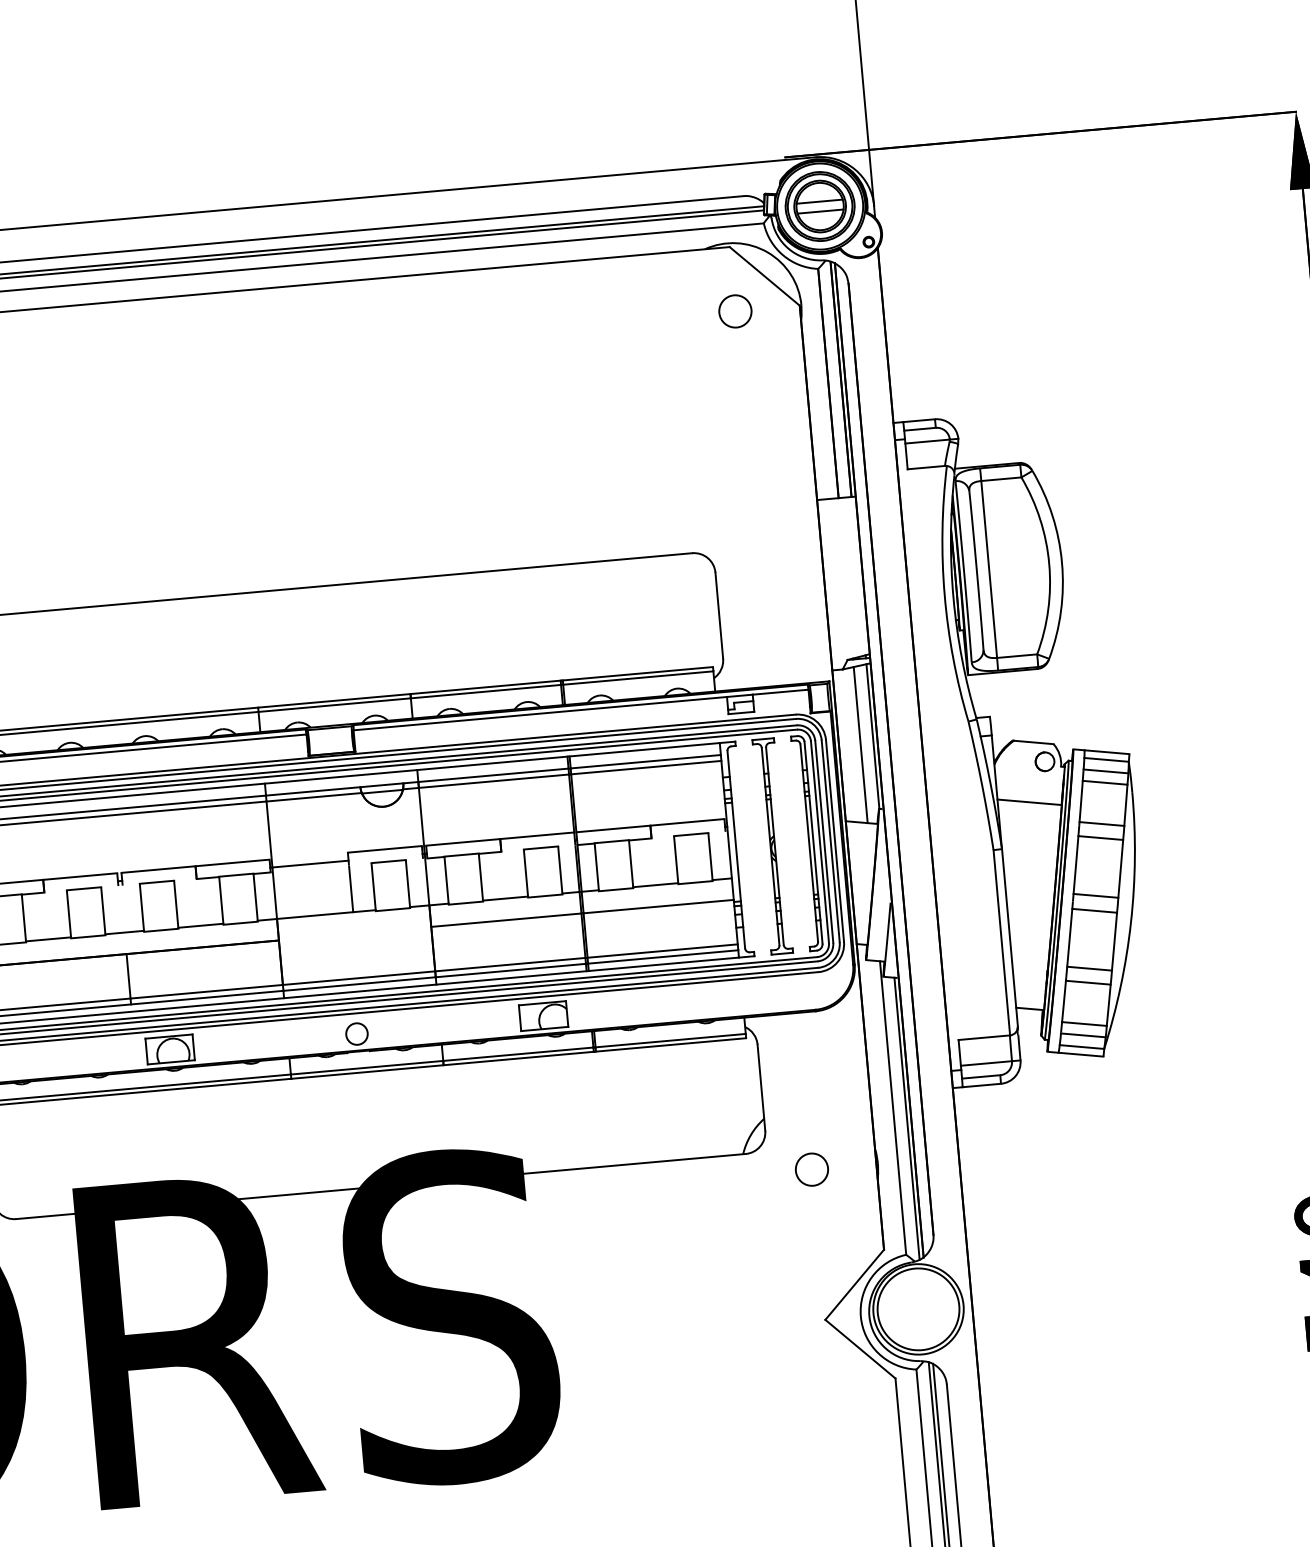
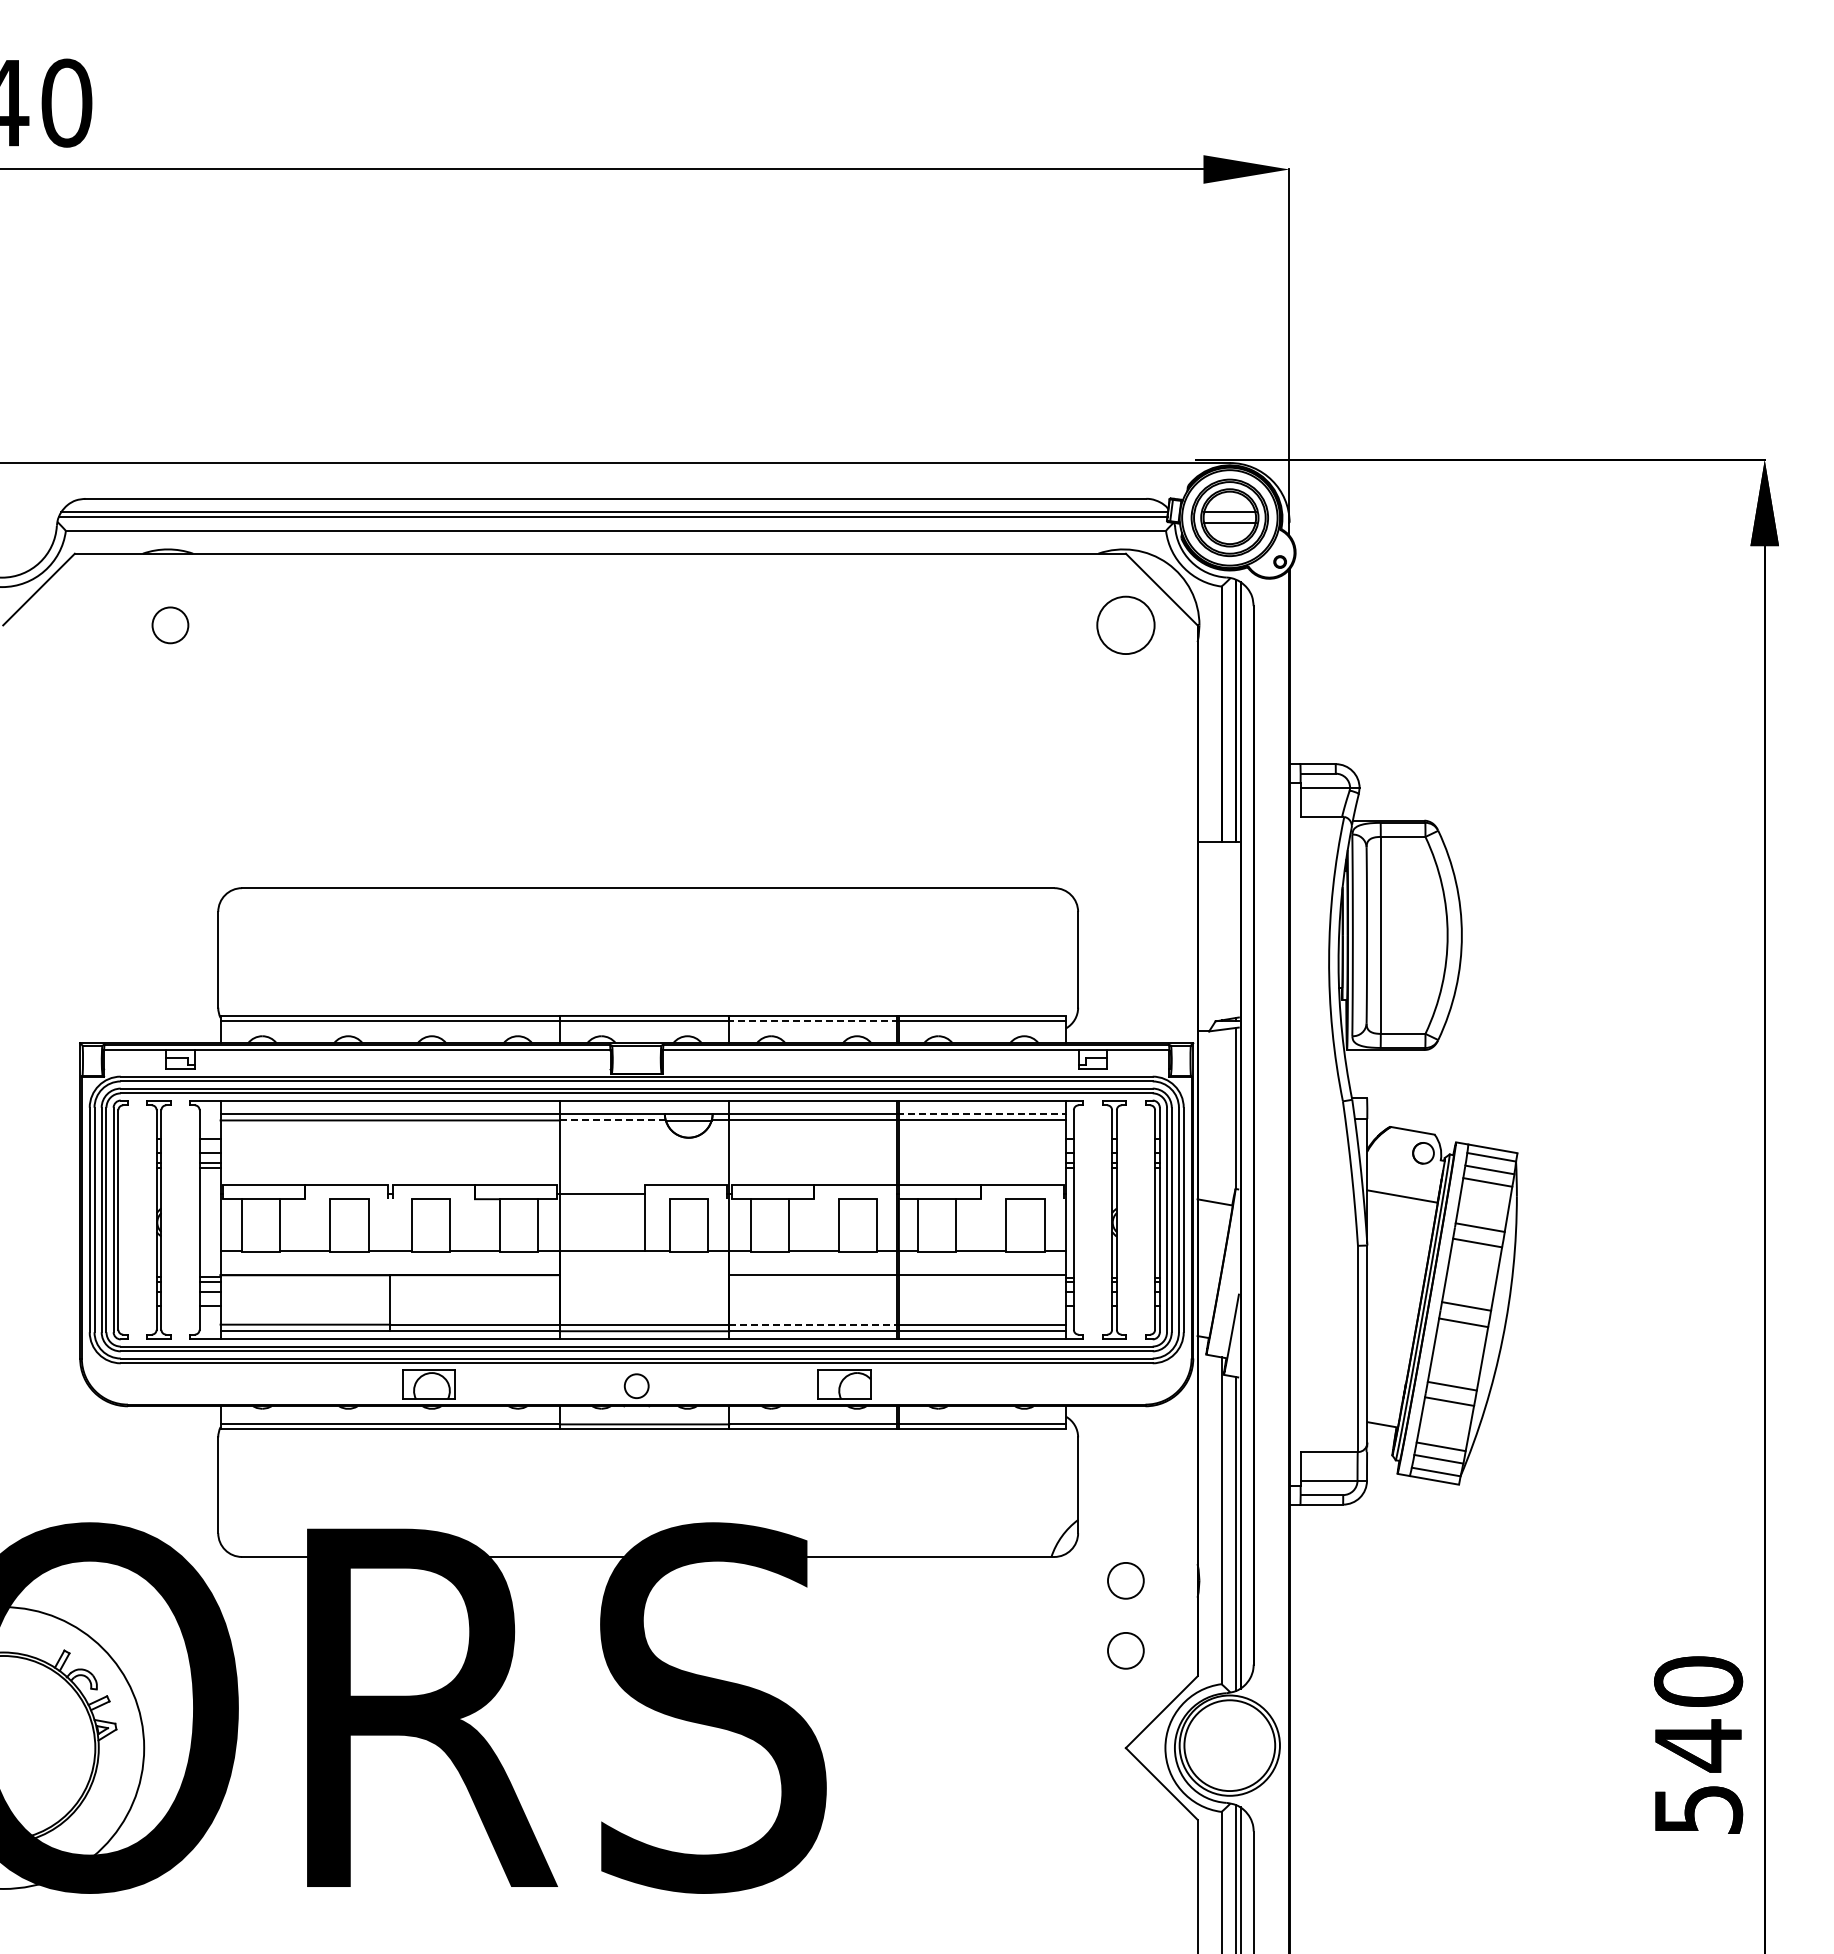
circle: (735, 311) -> (1125, 625), size x1.6
line: (487, 691) -> (814, 1020), solid -> dashed
line: (860, 744) -> (1221, 1116), removed
line: (644, 761) -> (981, 1113), solid -> dashed
line: (313, 797) -> (612, 1120), solid -> dashed
line: (511, 964) -> (814, 1324), solid -> dashed
circle: (817, 1232) -> (1125, 1650), added

